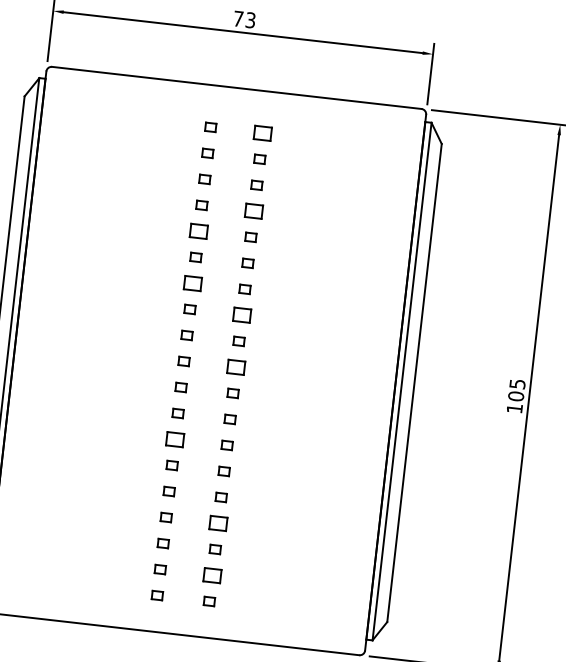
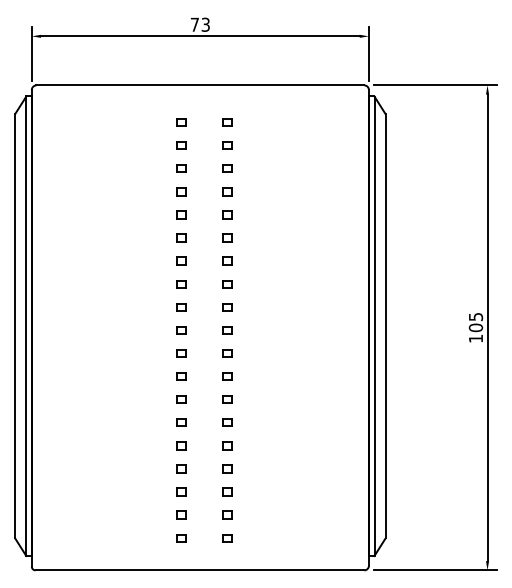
part: (262, 133) -> (227, 122), size x0.62
part: (253, 210) -> (227, 191), size x0.62
part: (199, 230) -> (181, 214), size x0.62
part: (193, 282) -> (181, 260), size x0.62
part: (241, 315) -> (227, 284), size x0.62
part: (235, 367) -> (227, 330), size x0.62
part: (175, 439) -> (181, 399), size x0.62
part: (218, 522) -> (227, 468), size x0.62
part: (212, 574) -> (227, 514), size x0.62

